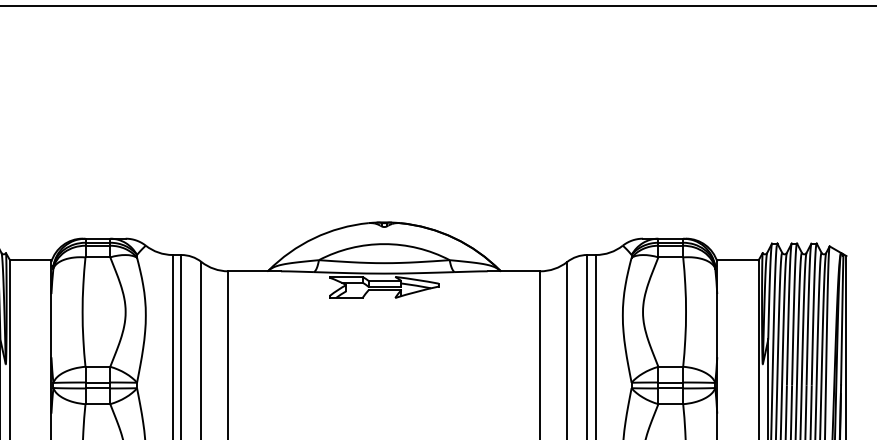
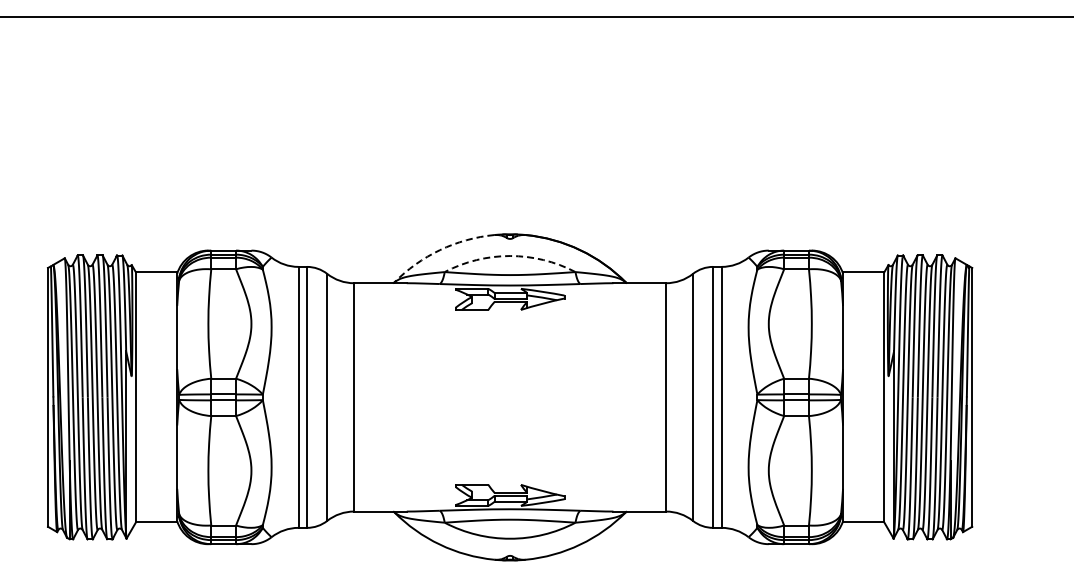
arc: (313, 238) -> (439, 250), solid -> dashed
arc: (384, 244) -> (510, 256), solid -> dashed

